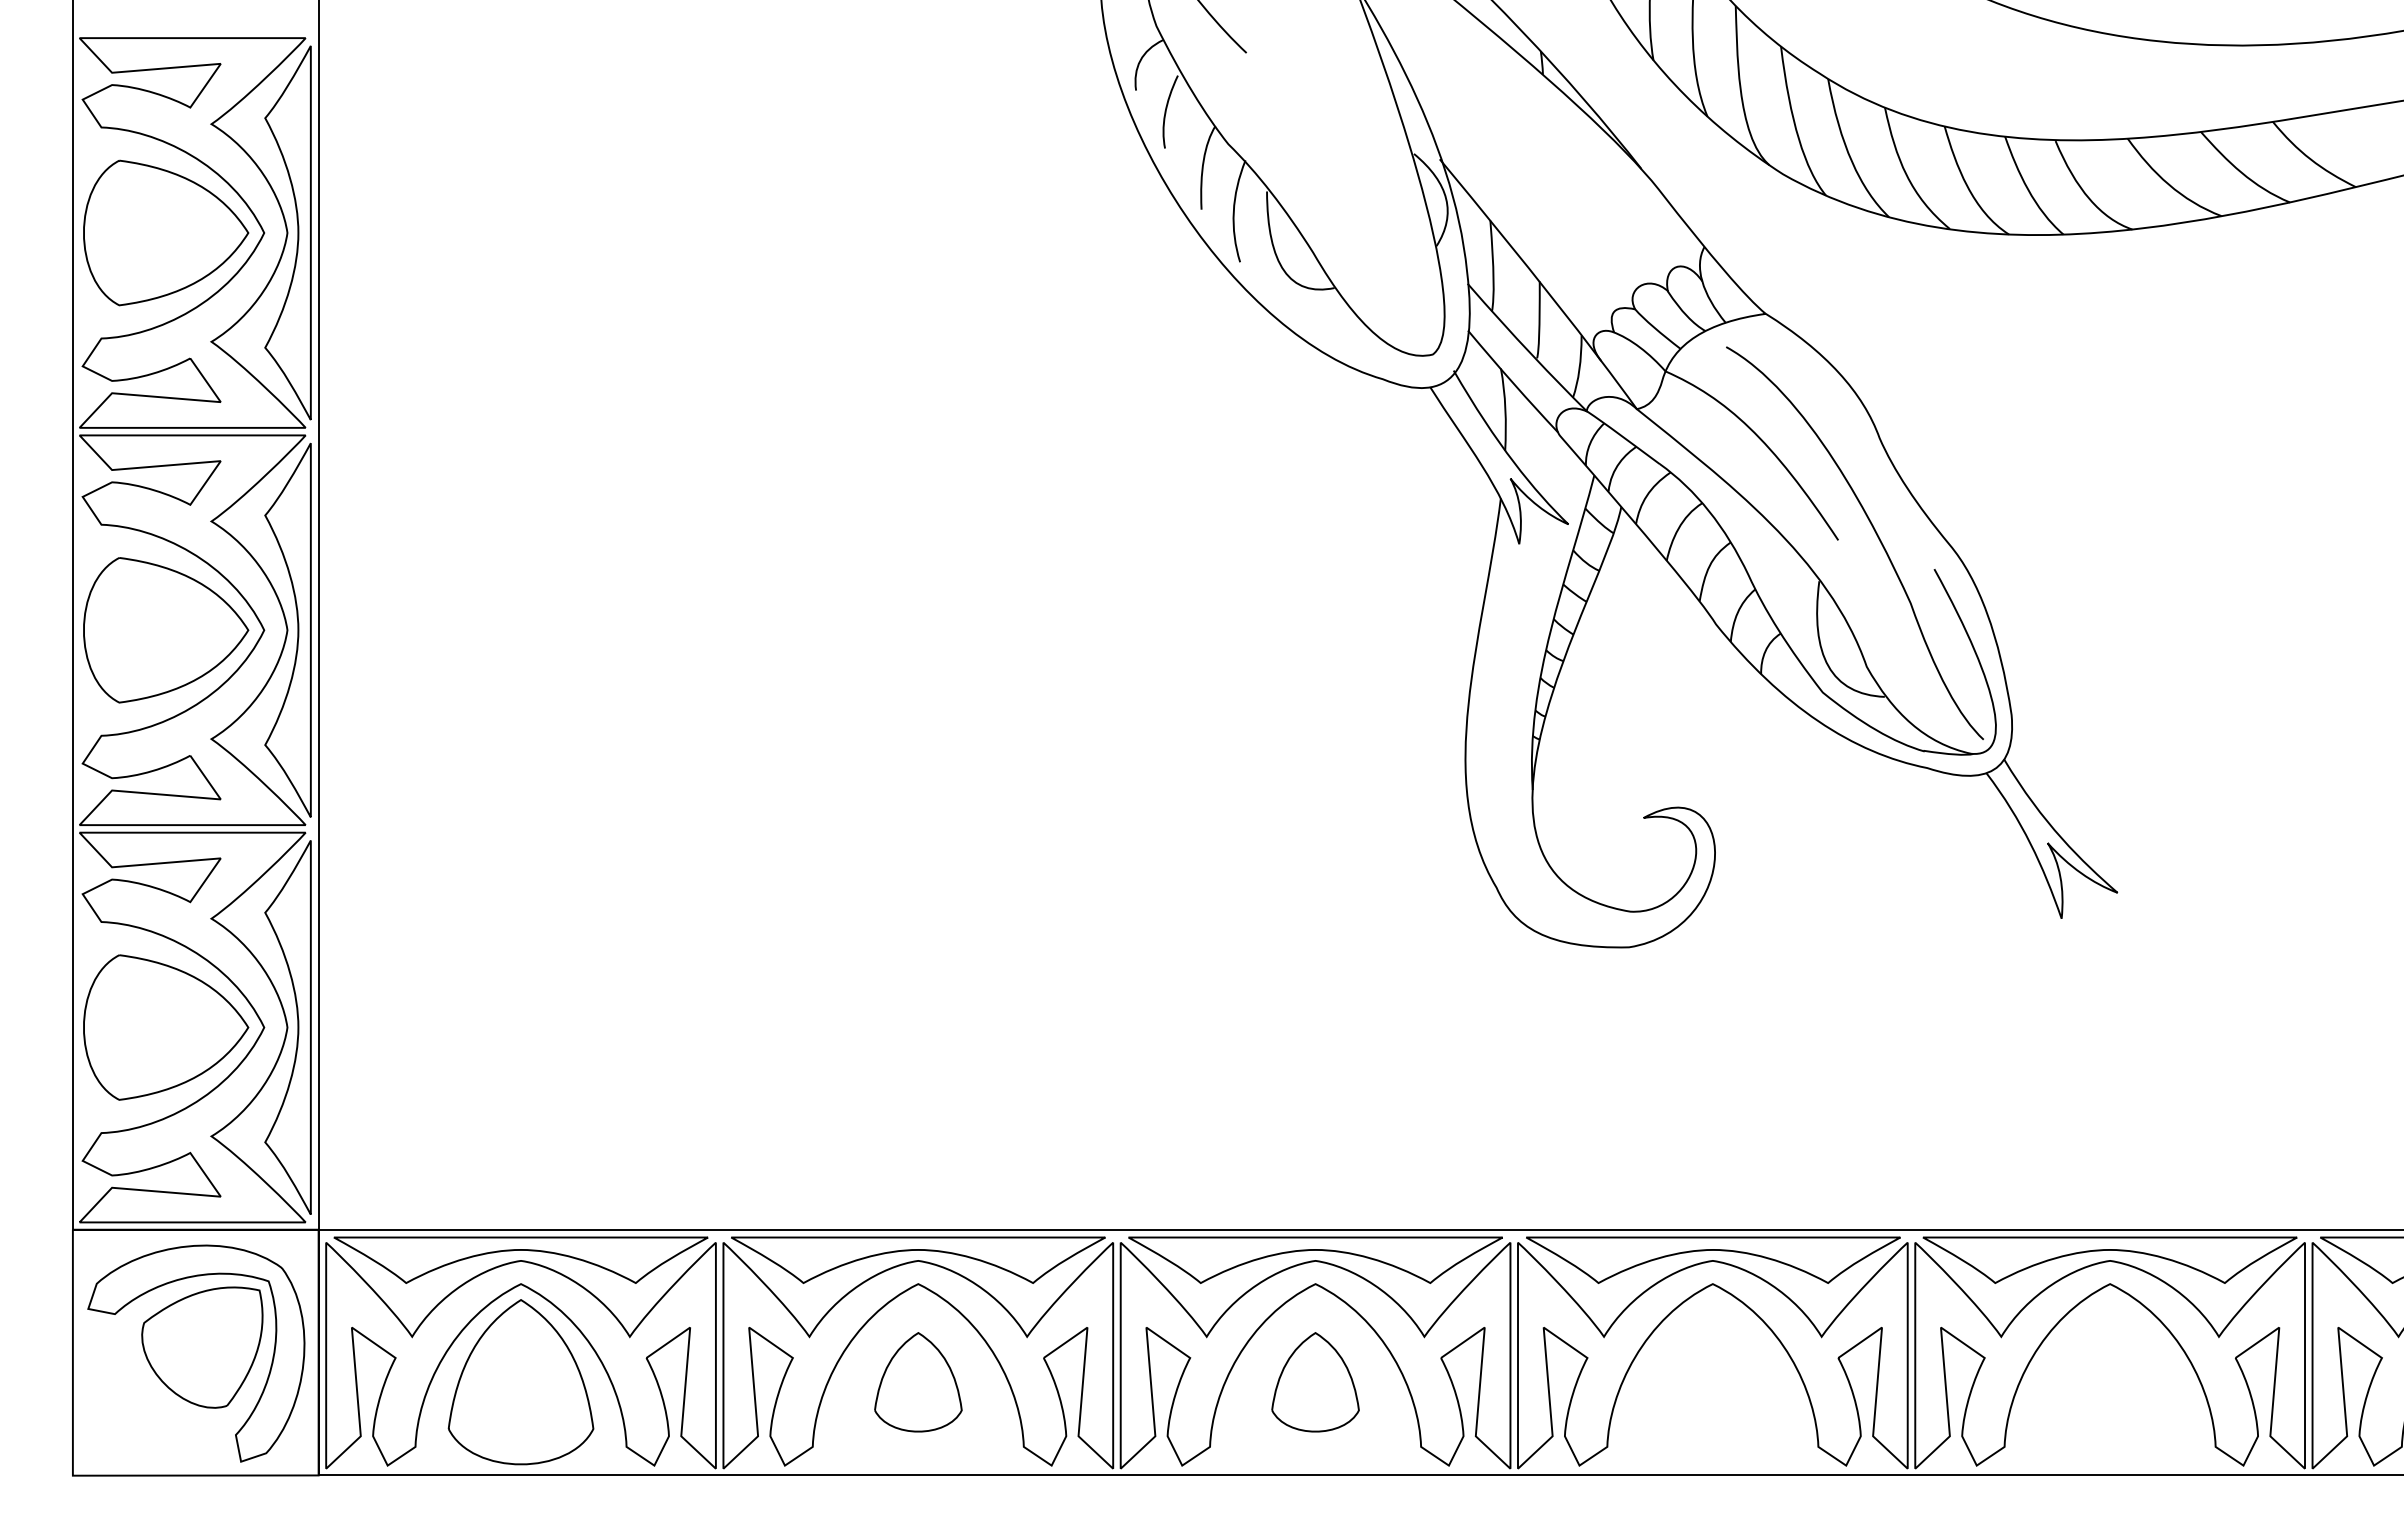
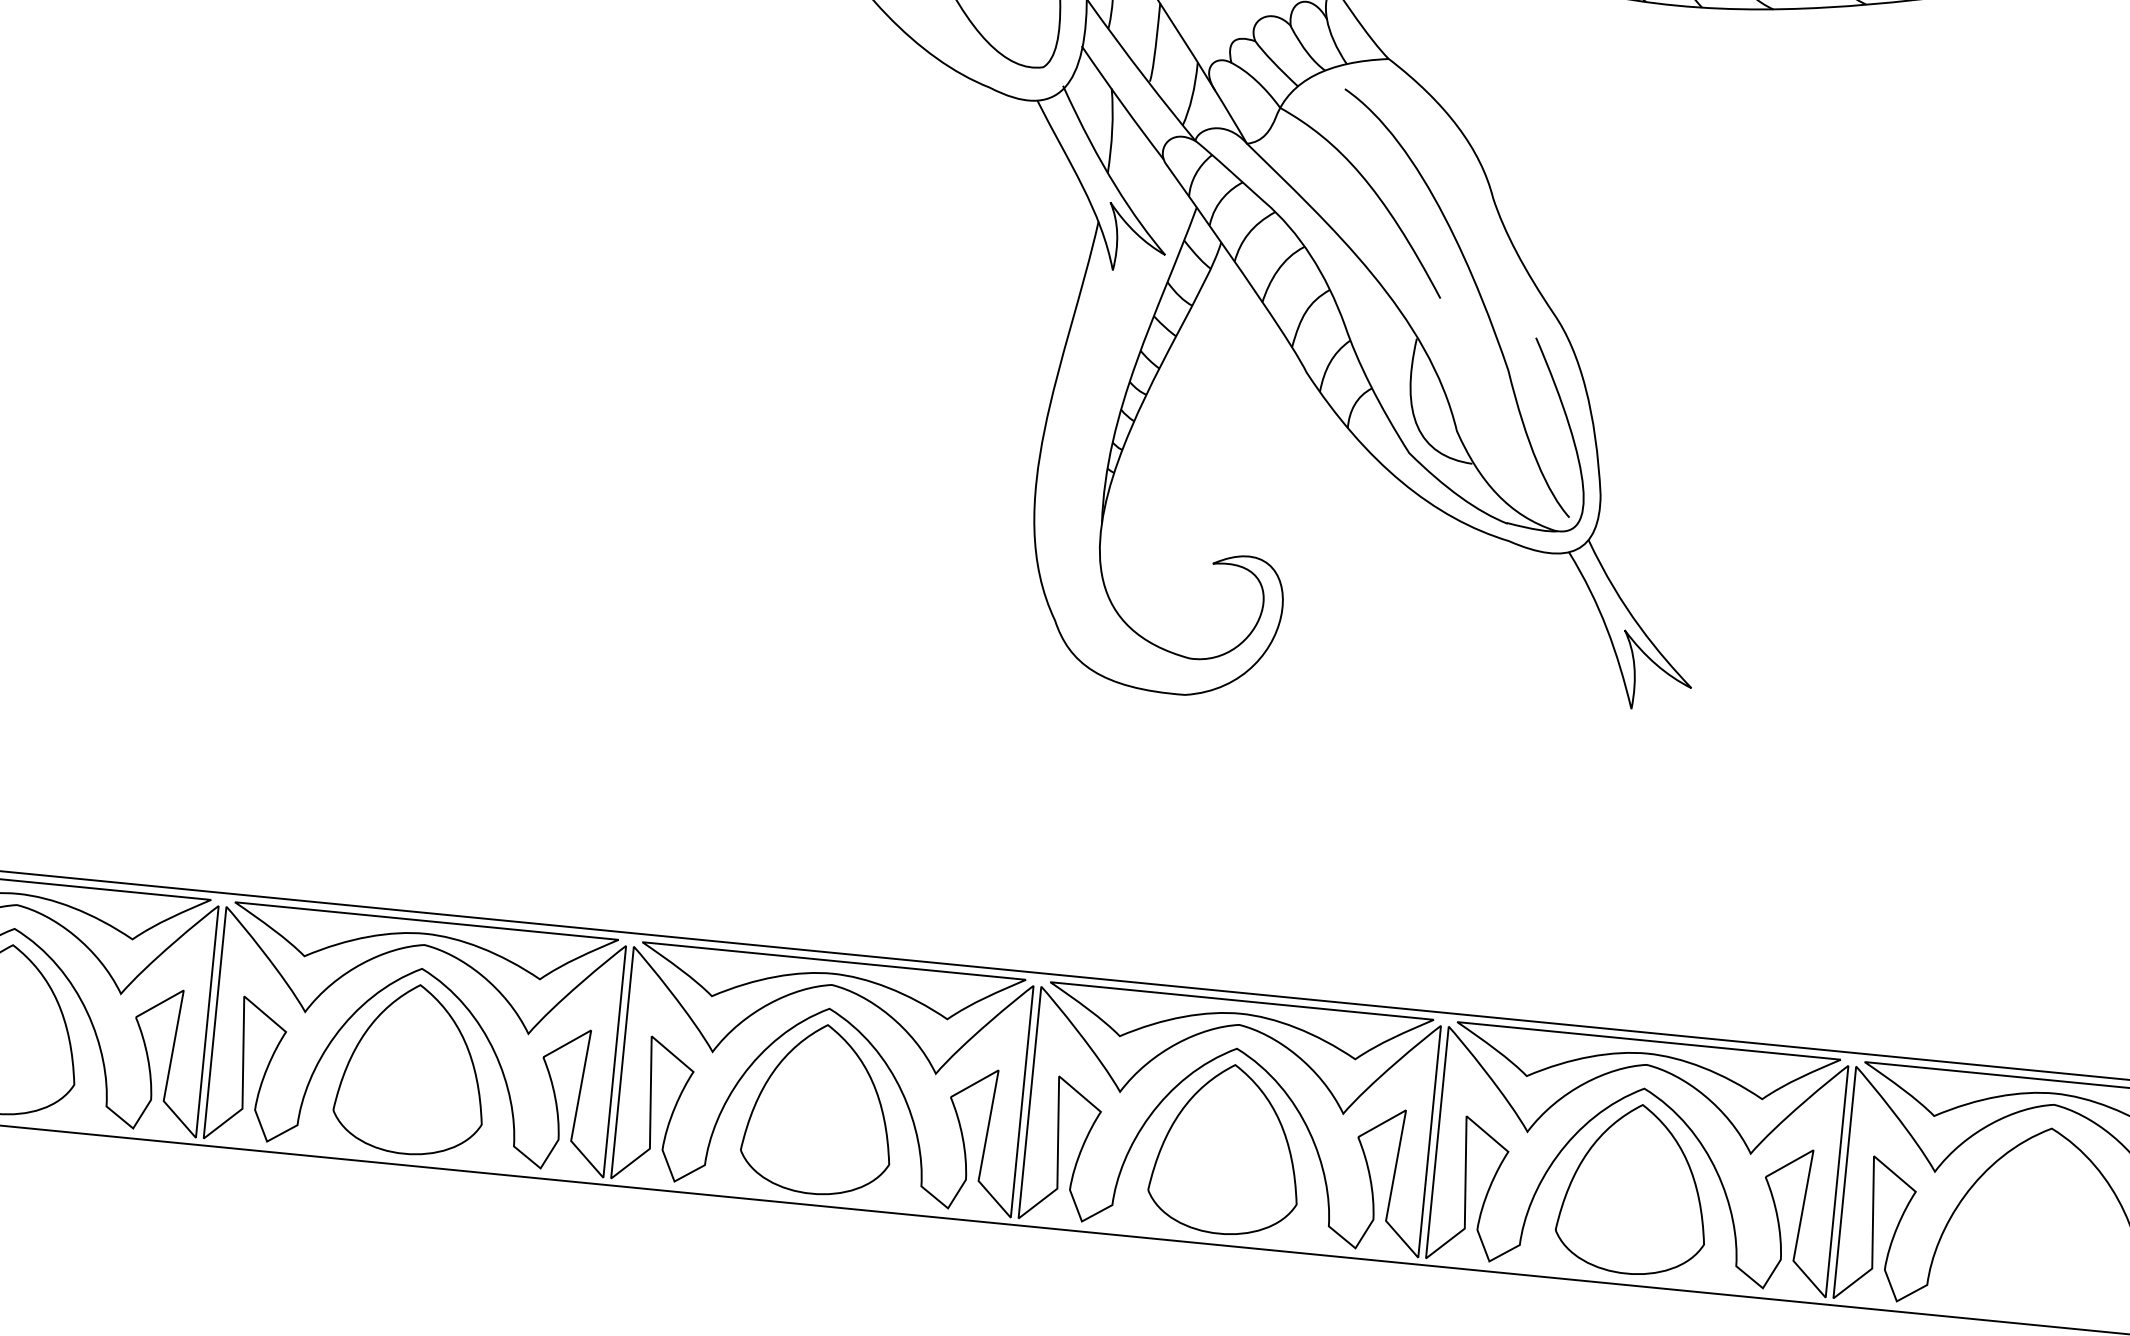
part: (918, 1382) -> (412, 1069), size x1.67
part: (1315, 1382) -> (819, 1109), size x1.67
part: (1712, 1382) -> (1226, 1149), added
part: (2110, 1382) -> (1634, 1189), added

